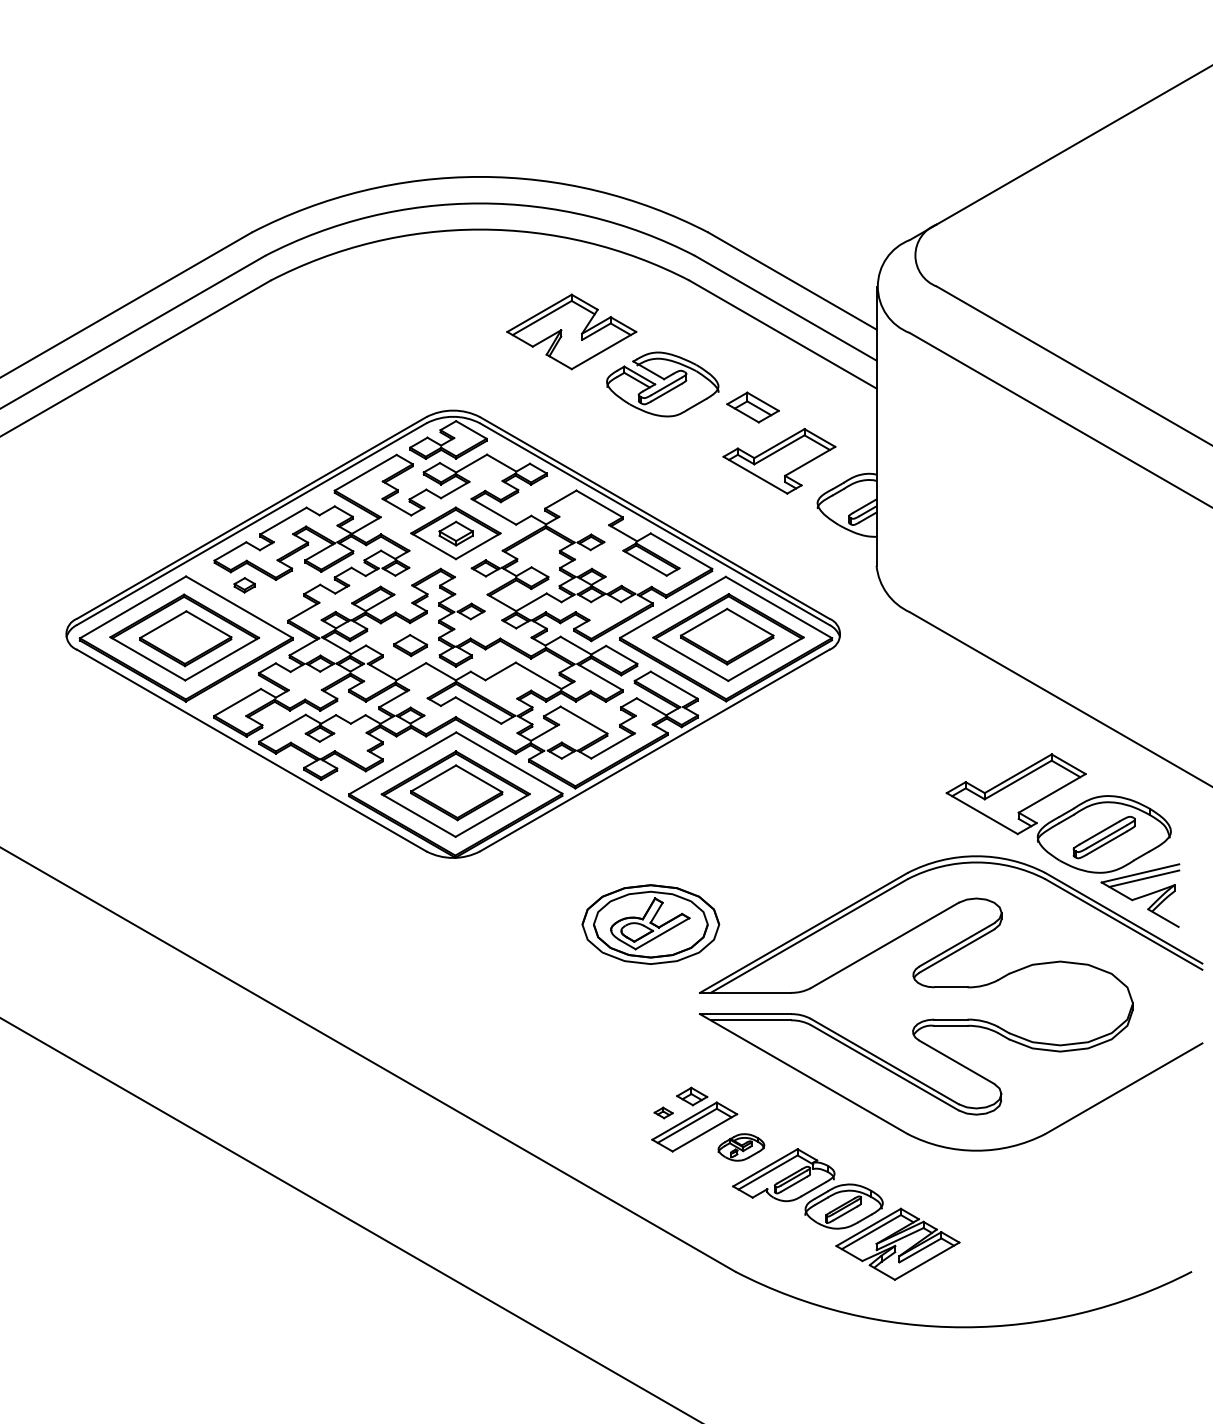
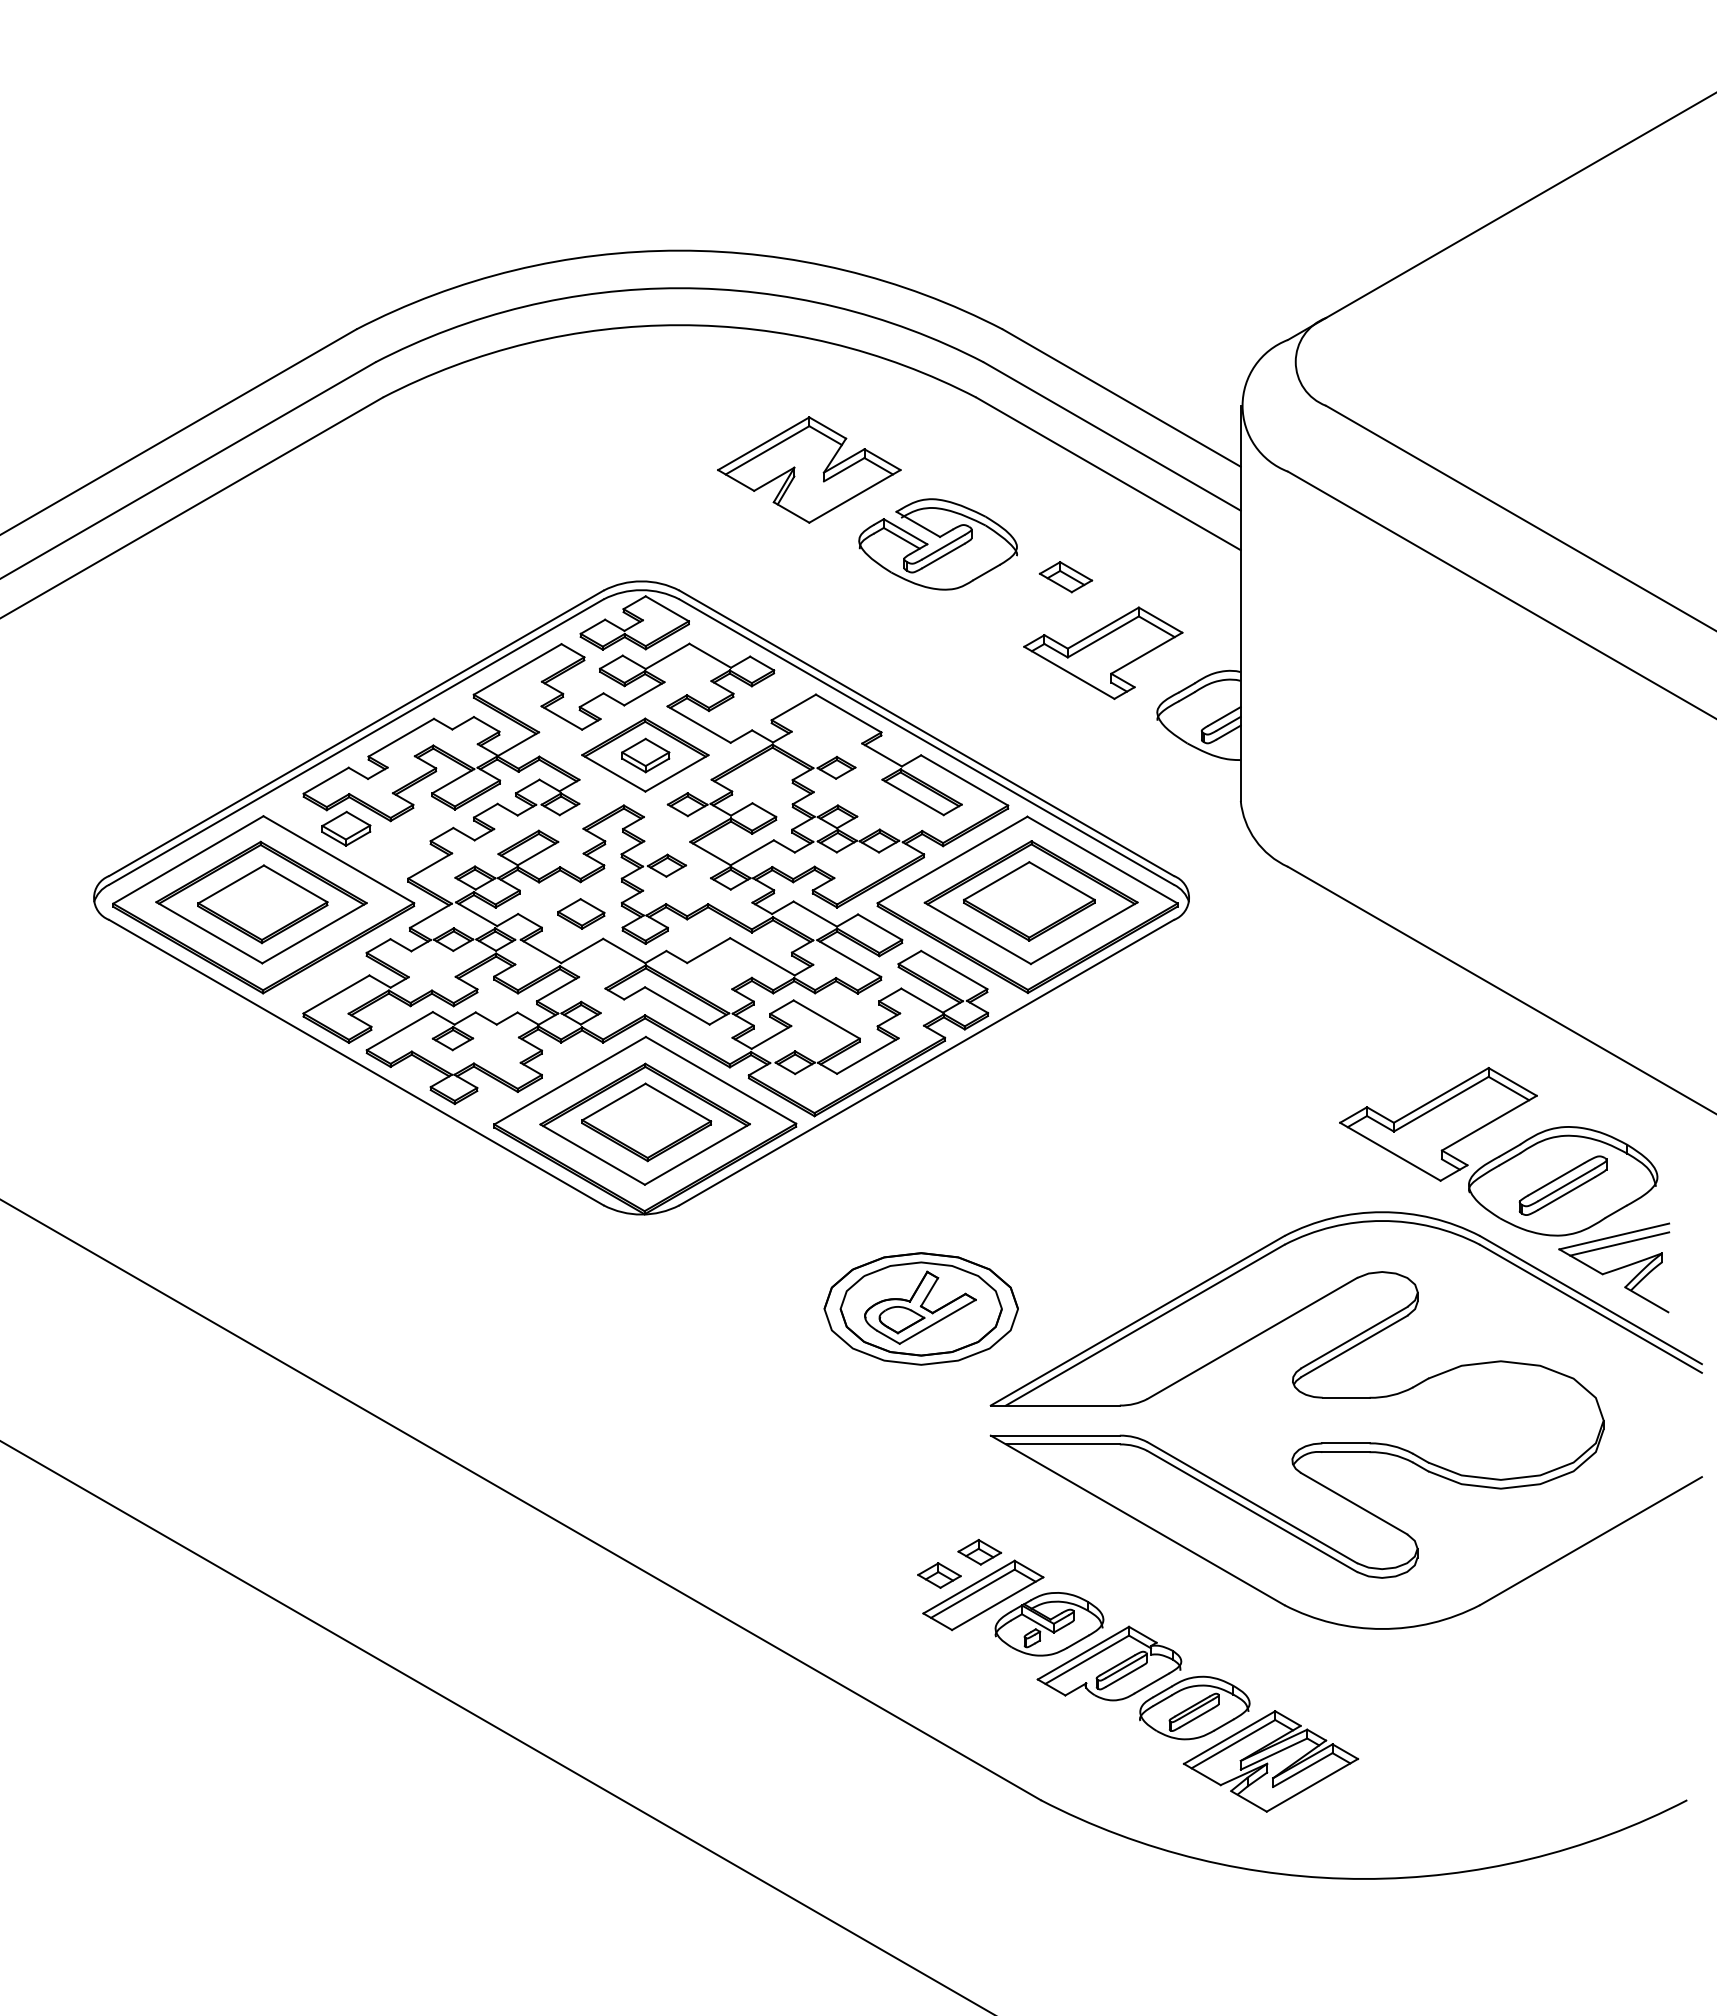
part: (752, 407) -> (1065, 577), size x0.71
part: (244, 585) -> (346, 828), size x1.67
part: (663, 1112) -> (939, 1575), size x1.67
part: (741, 1147) -> (1049, 1624), size x1.67

